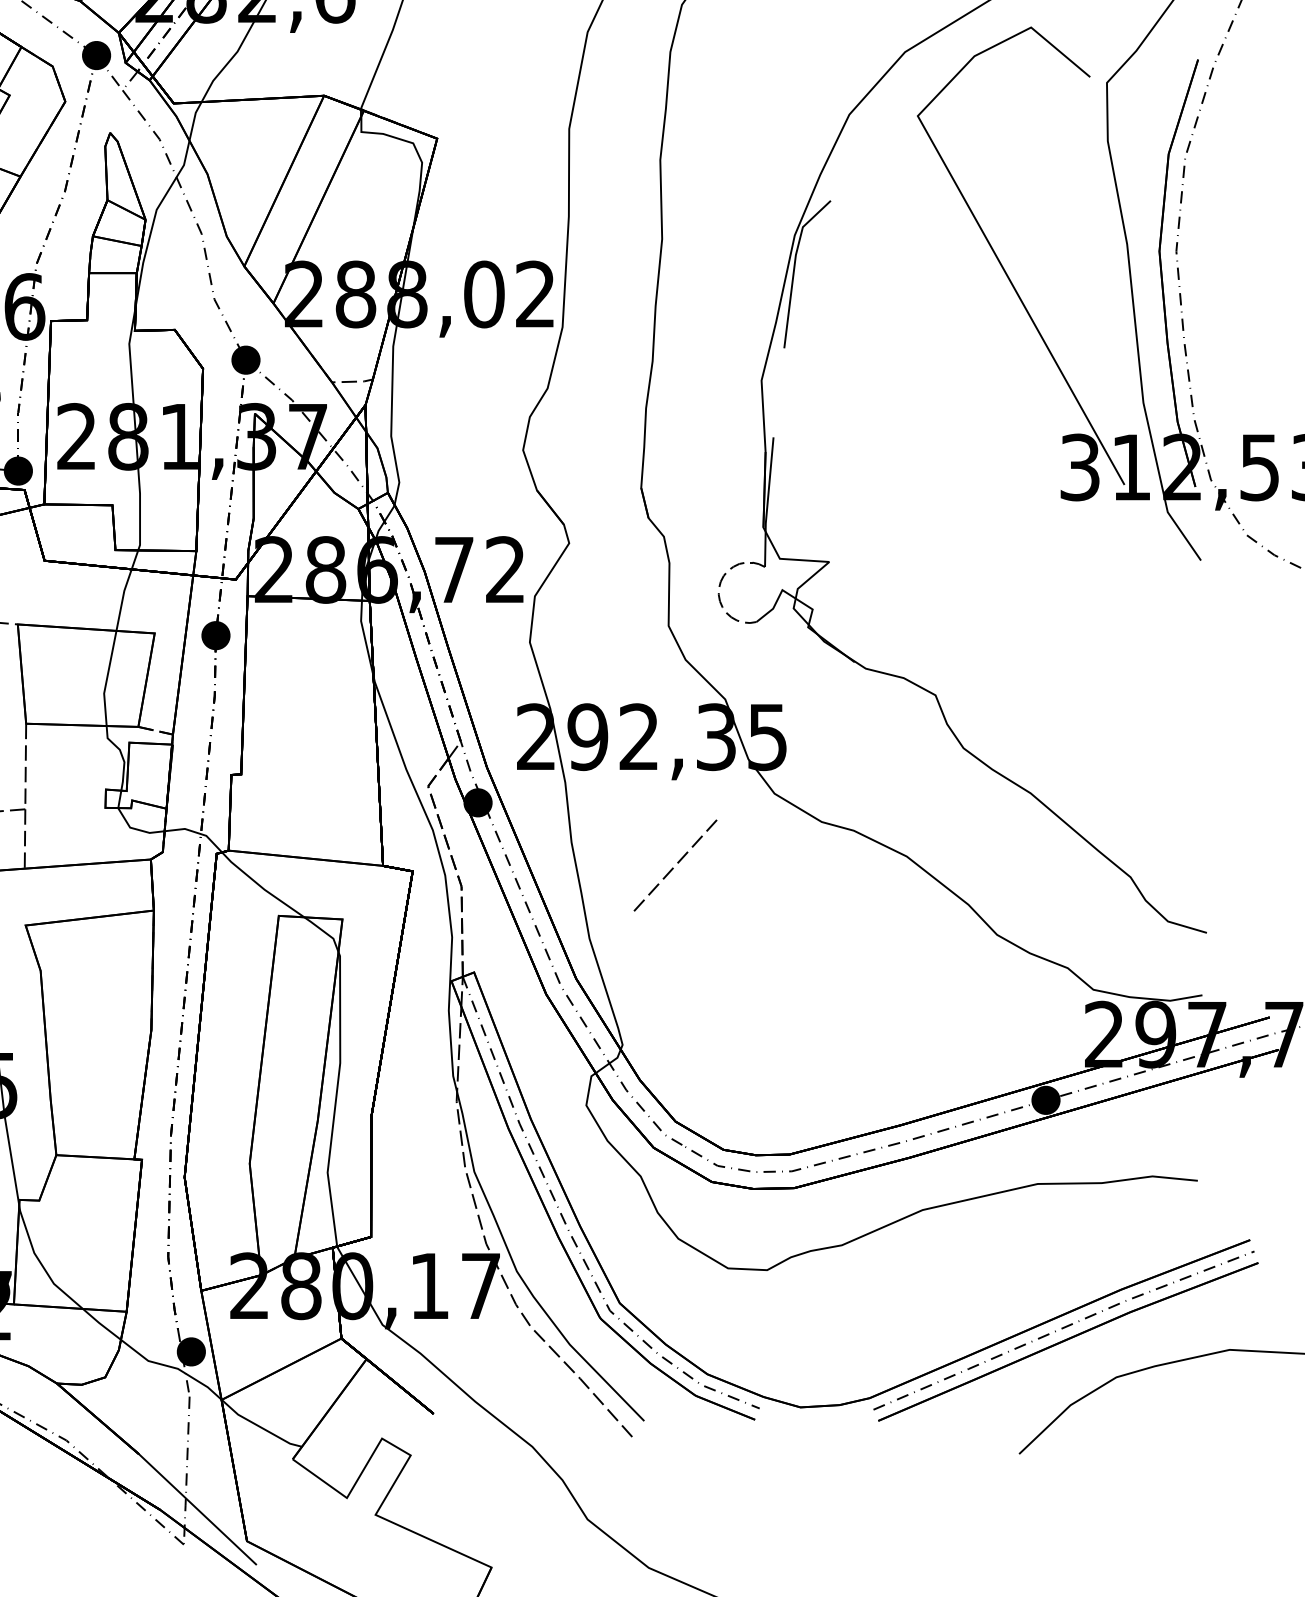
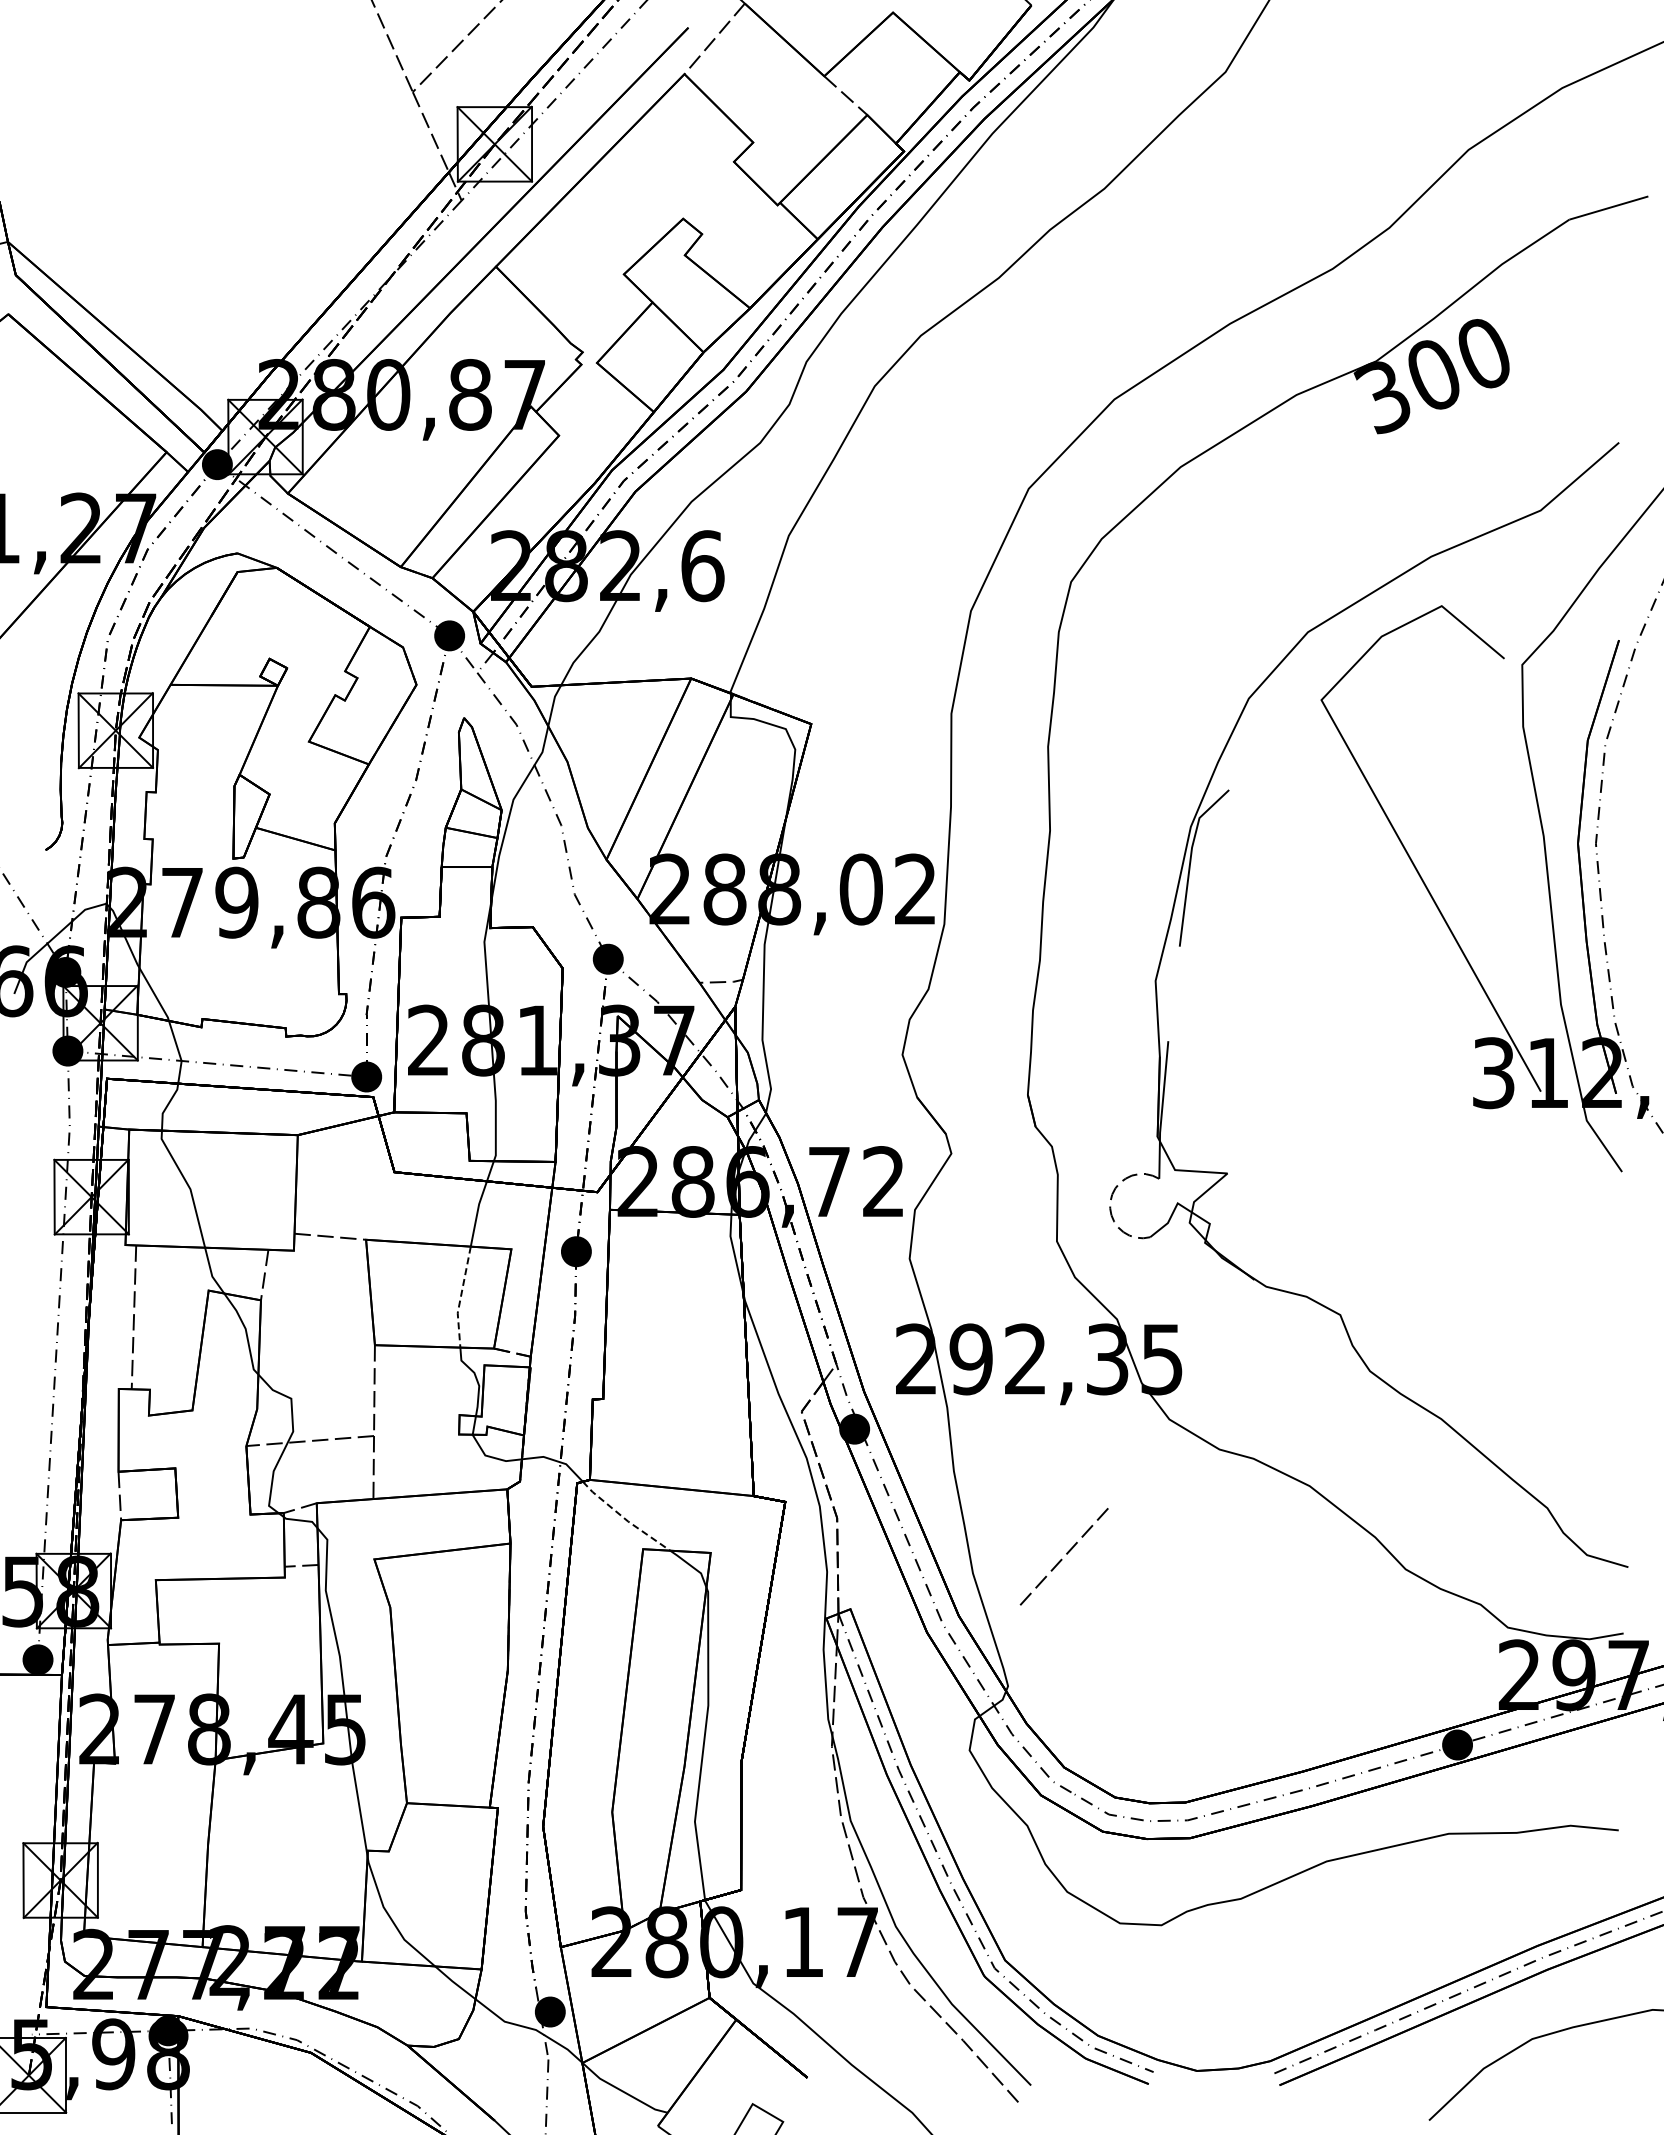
line: (106, 678) -> (460, 1297), solid -> dashed
line: (672, 867) -> (1061, 1558), moved
line: (261, 886) -> (624, 1518), solid -> dashed

